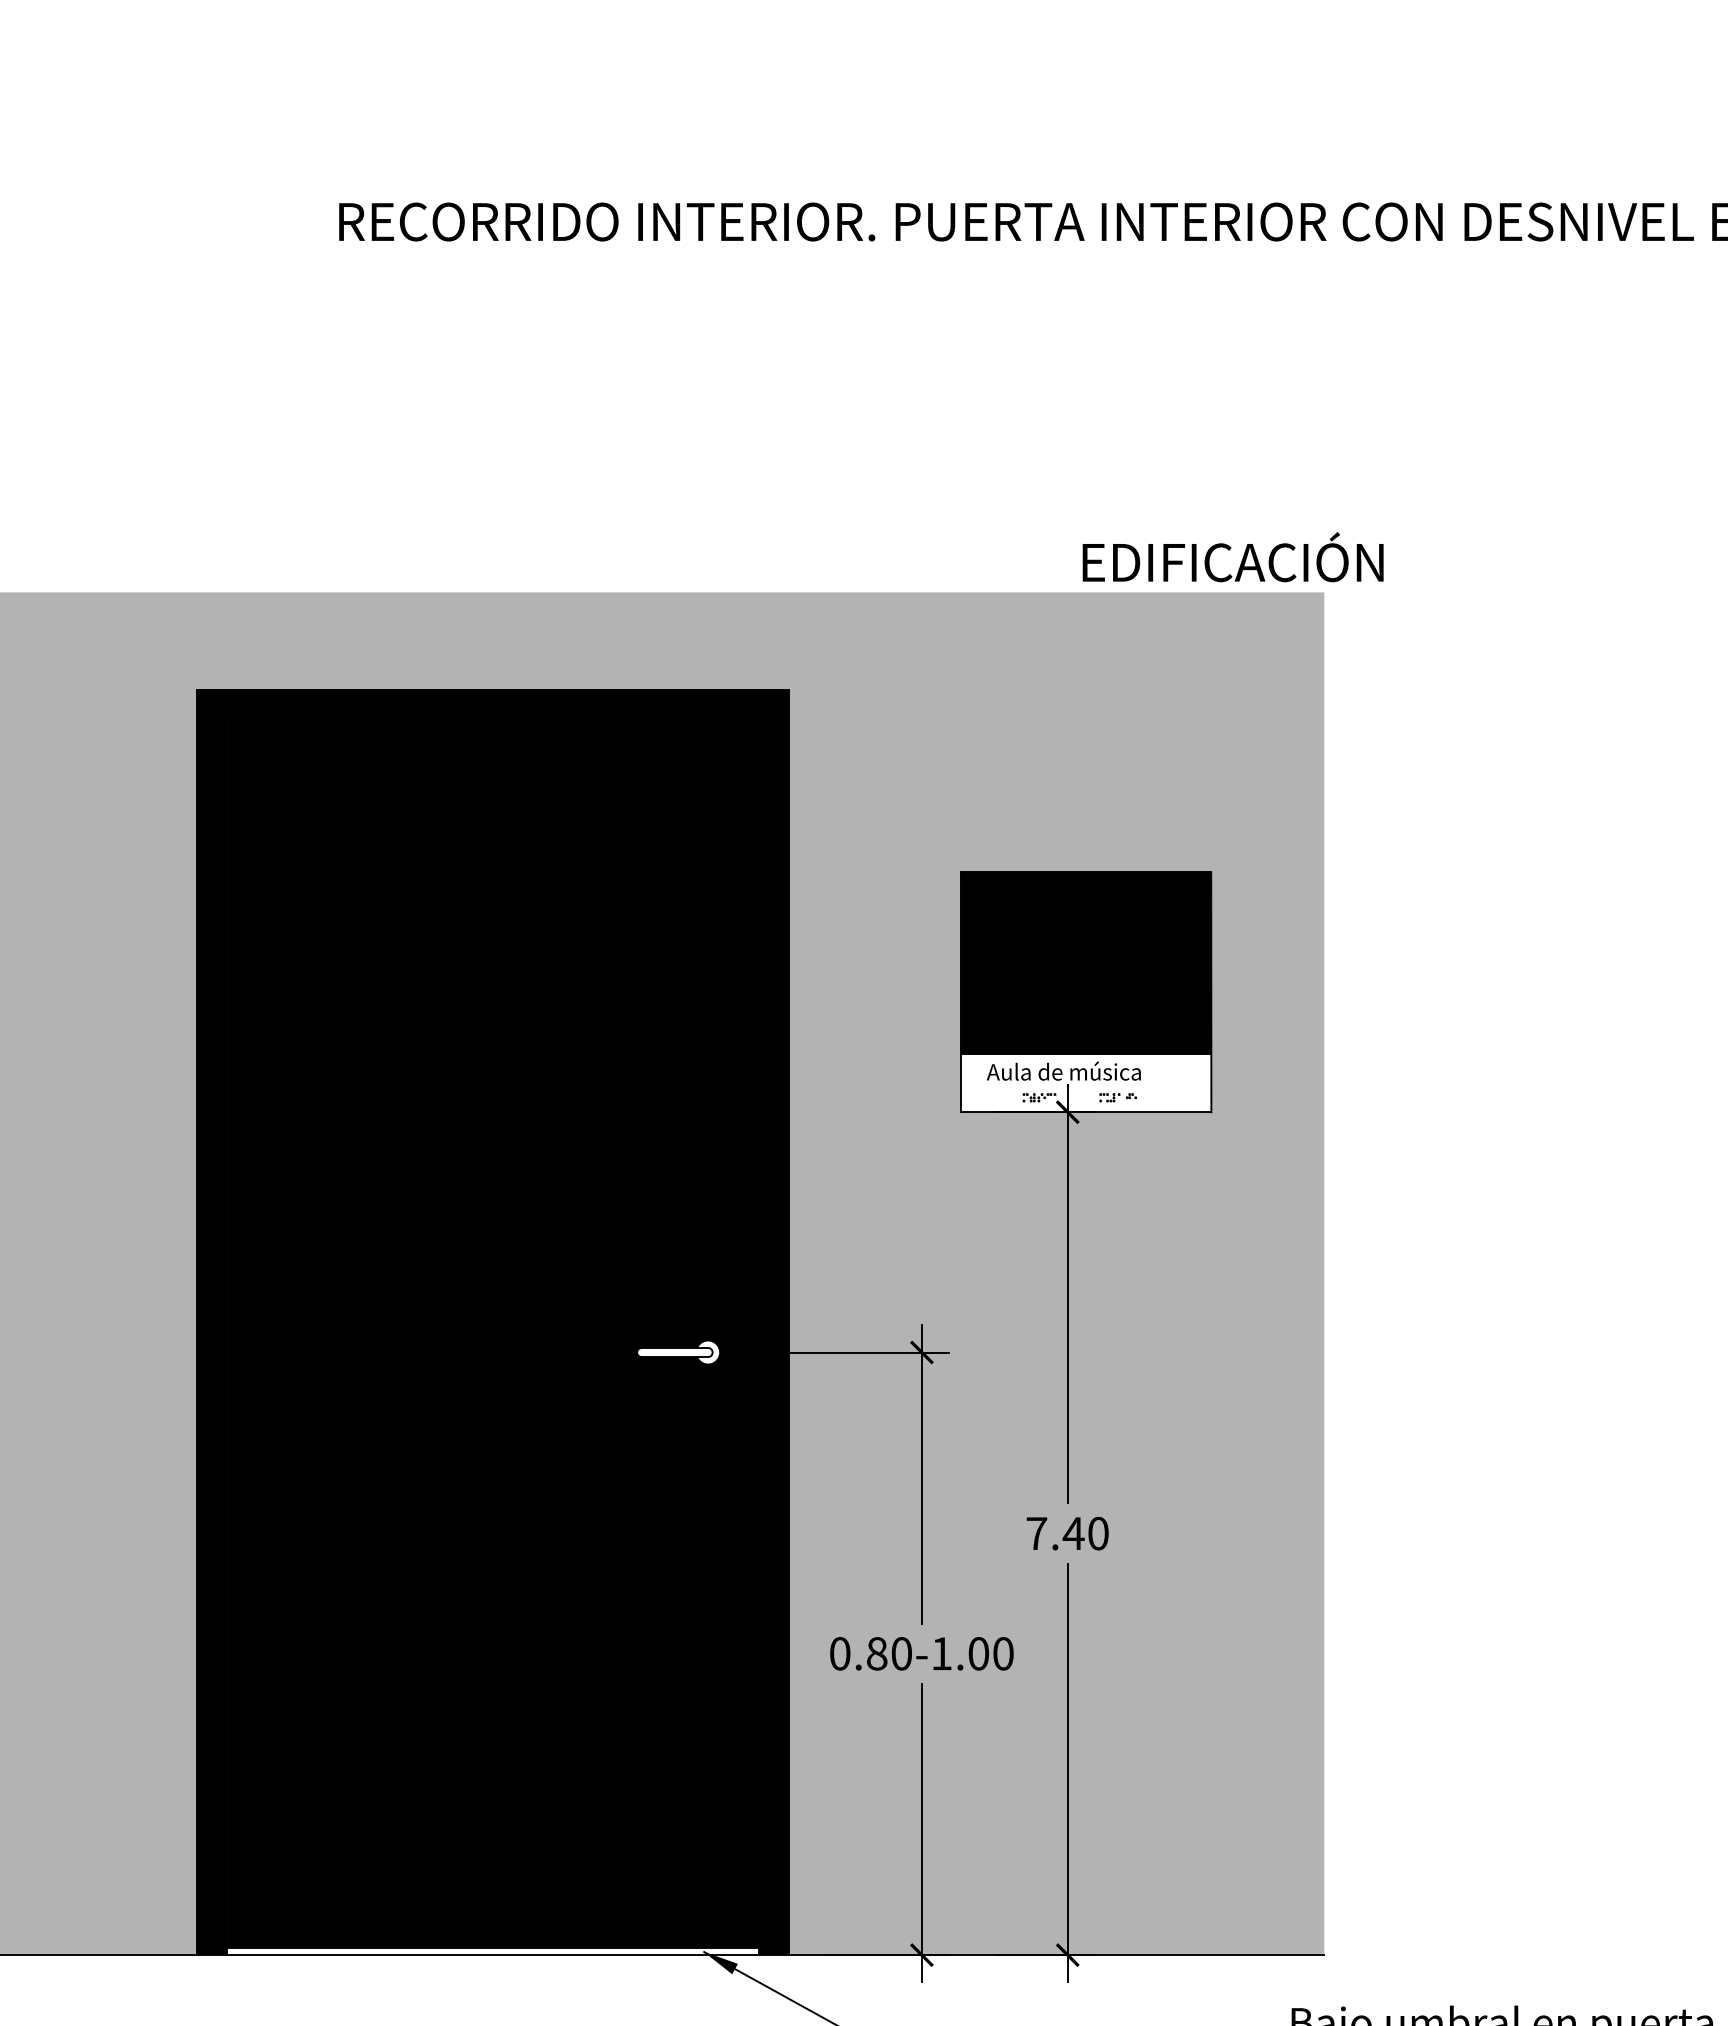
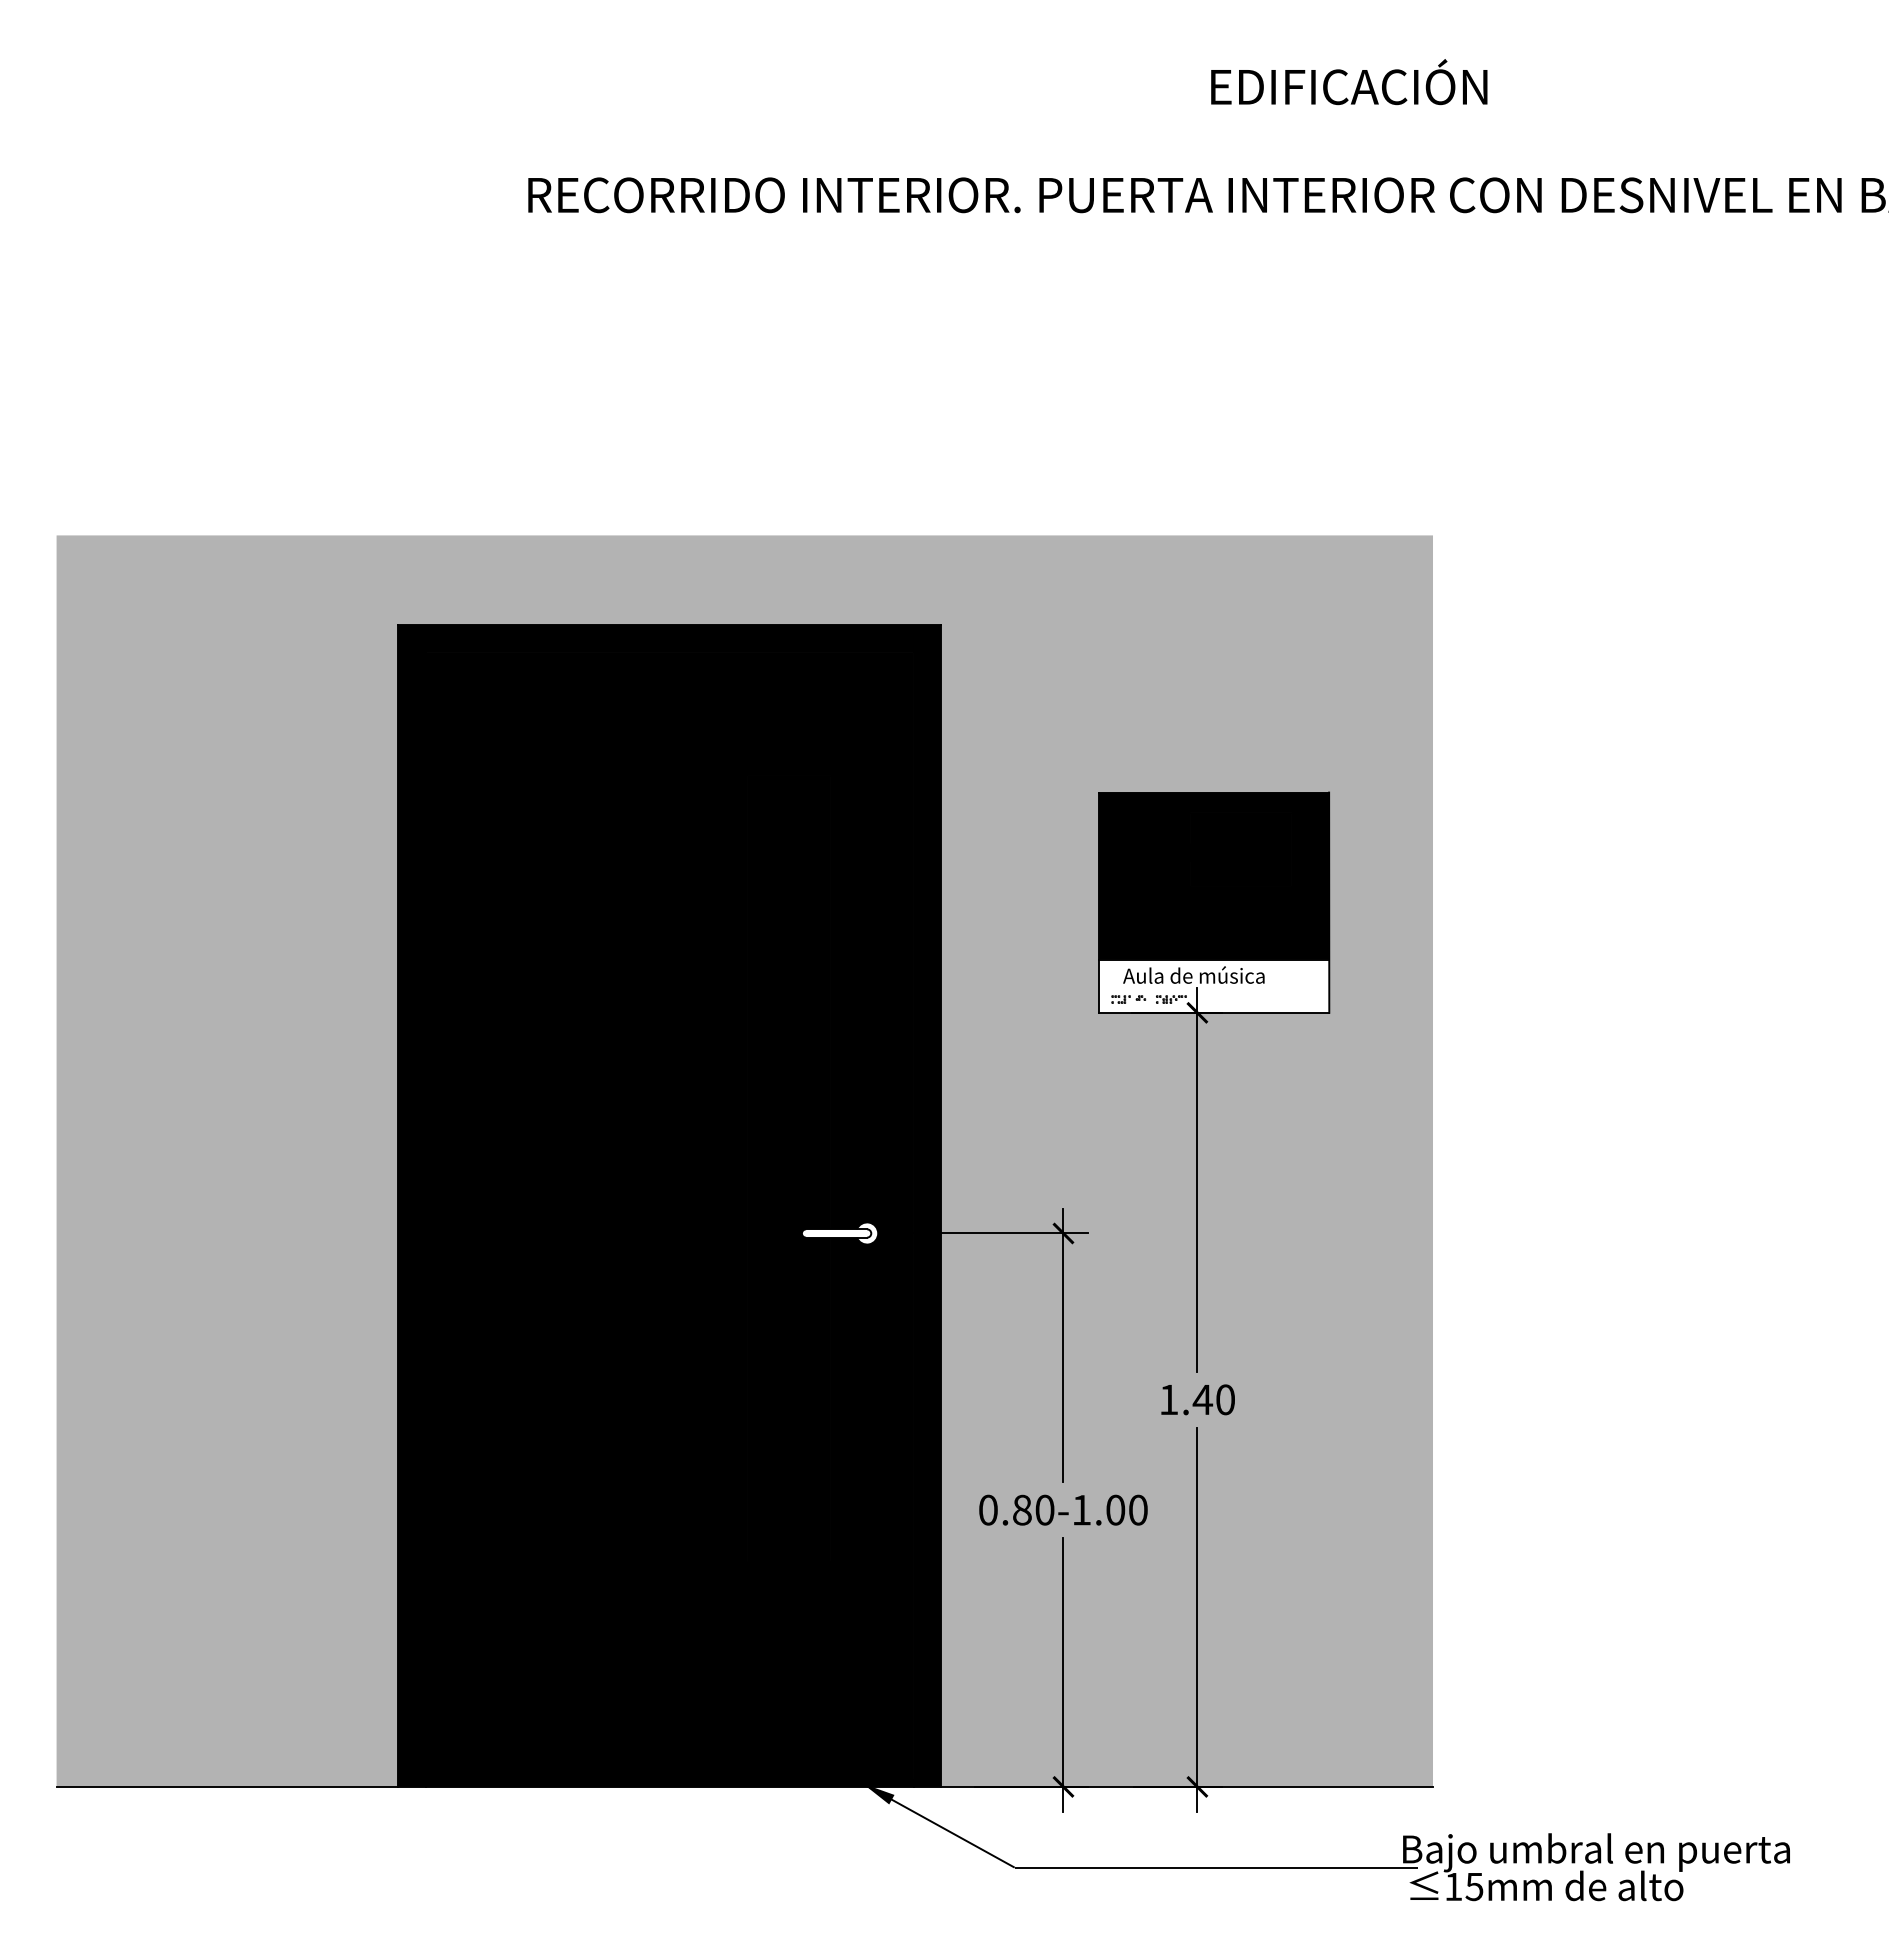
text: (1233, 557) -> (1349, 82), moved
part: (1117, 1097) -> (1128, 999), moved
text: (1036, 1533) -> (1168, 1399), 7.40 -> 1.40
fill: (492, 1951) -> (669, 1783), added

